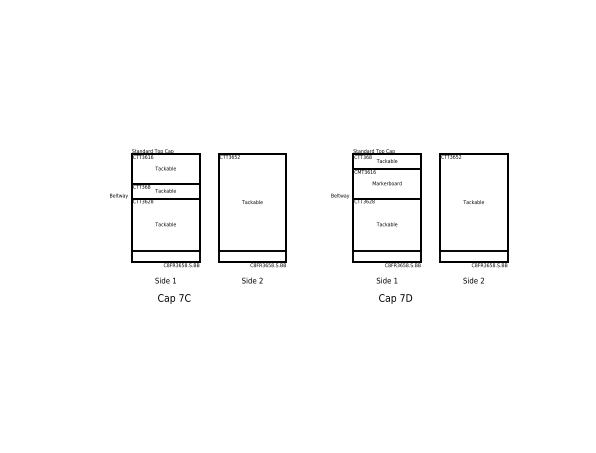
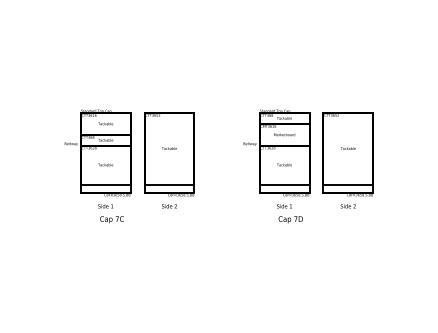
part: (198, 226) -> (129, 166), moved

